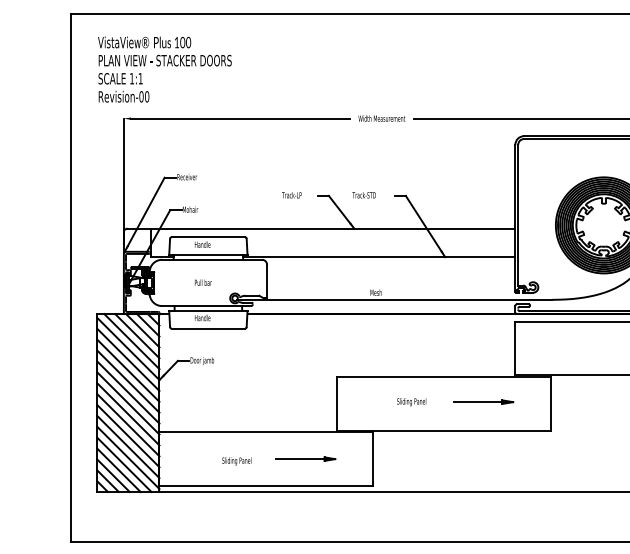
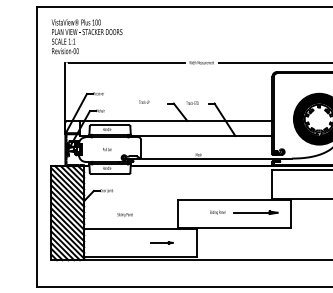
text: (292, 193) -> (144, 101), moved
part: (483, 401) -> (255, 212), size x1.4
part: (305, 458) -> (161, 242), size x0.7
text: (235, 462) -> (124, 215), moved

